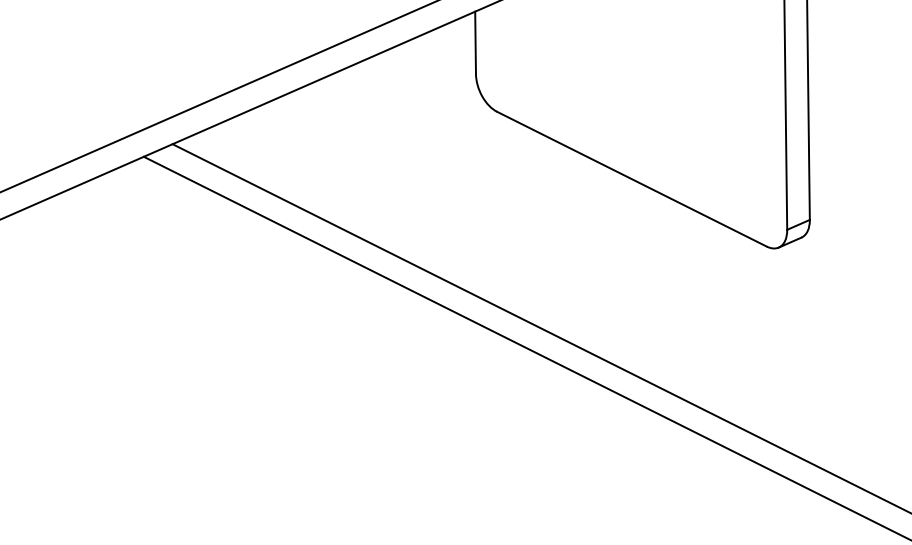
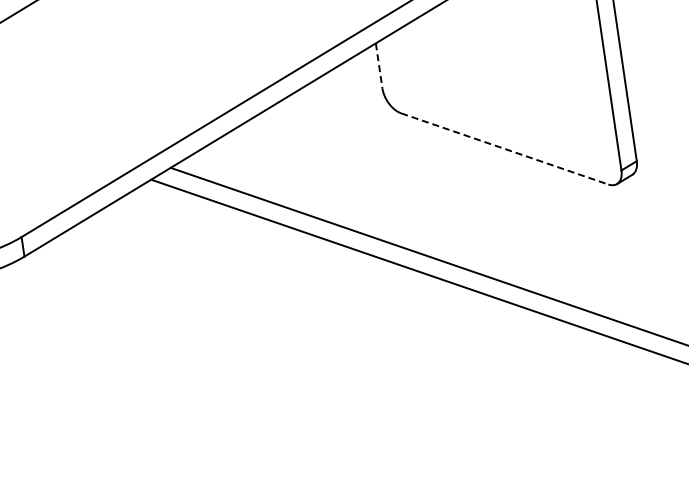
line: (476, 42) -> (379, 65), solid -> dashed
line: (631, 178) -> (504, 148), solid -> dashed

